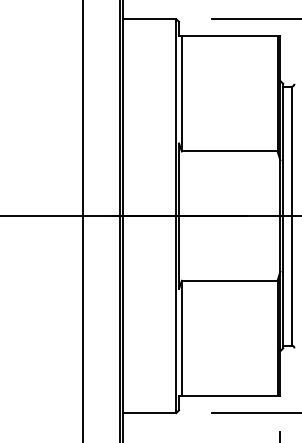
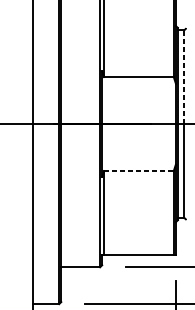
line: (291, 151) -> (183, 77), solid -> dashed
line: (229, 280) -> (138, 170), solid -> dashed

